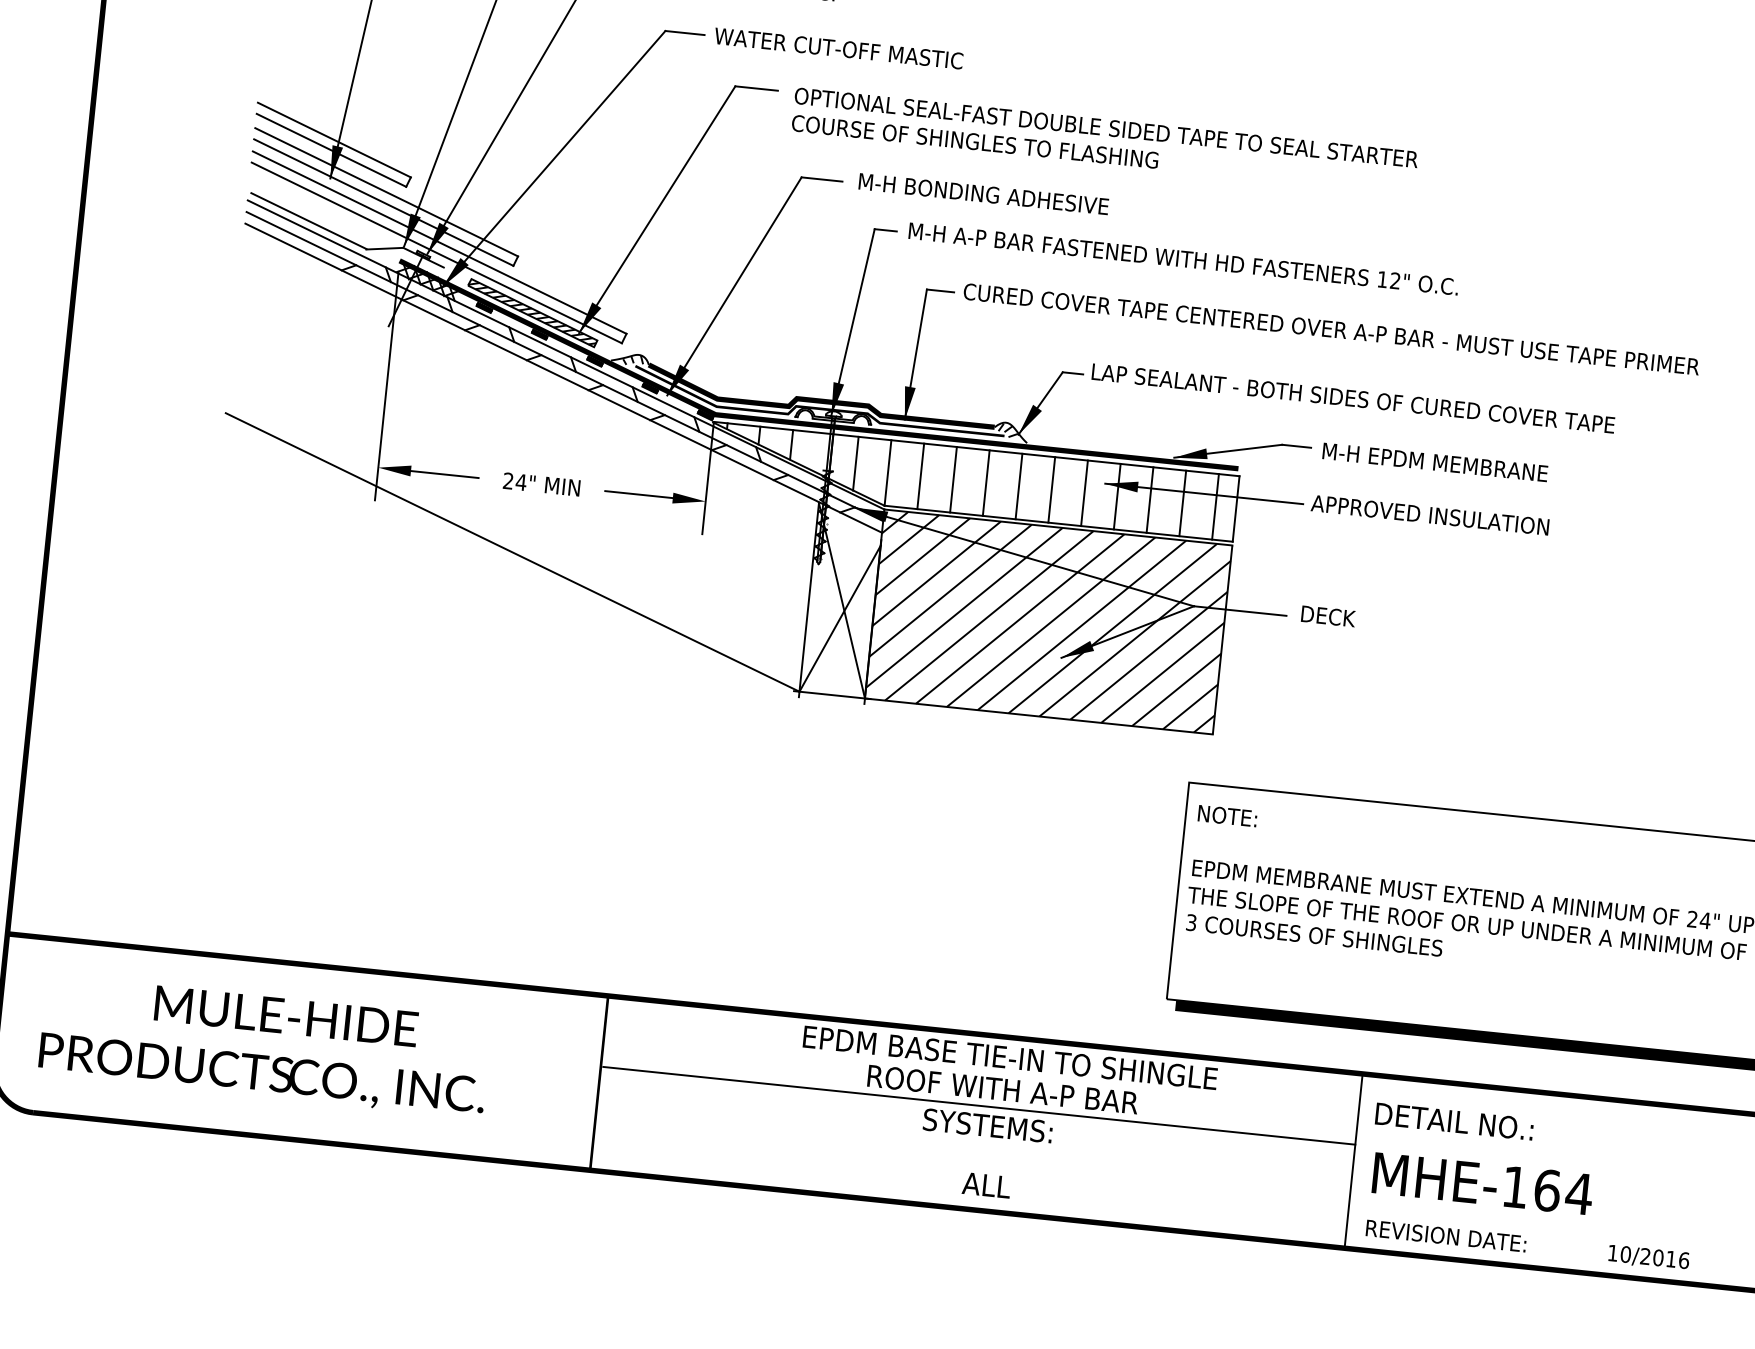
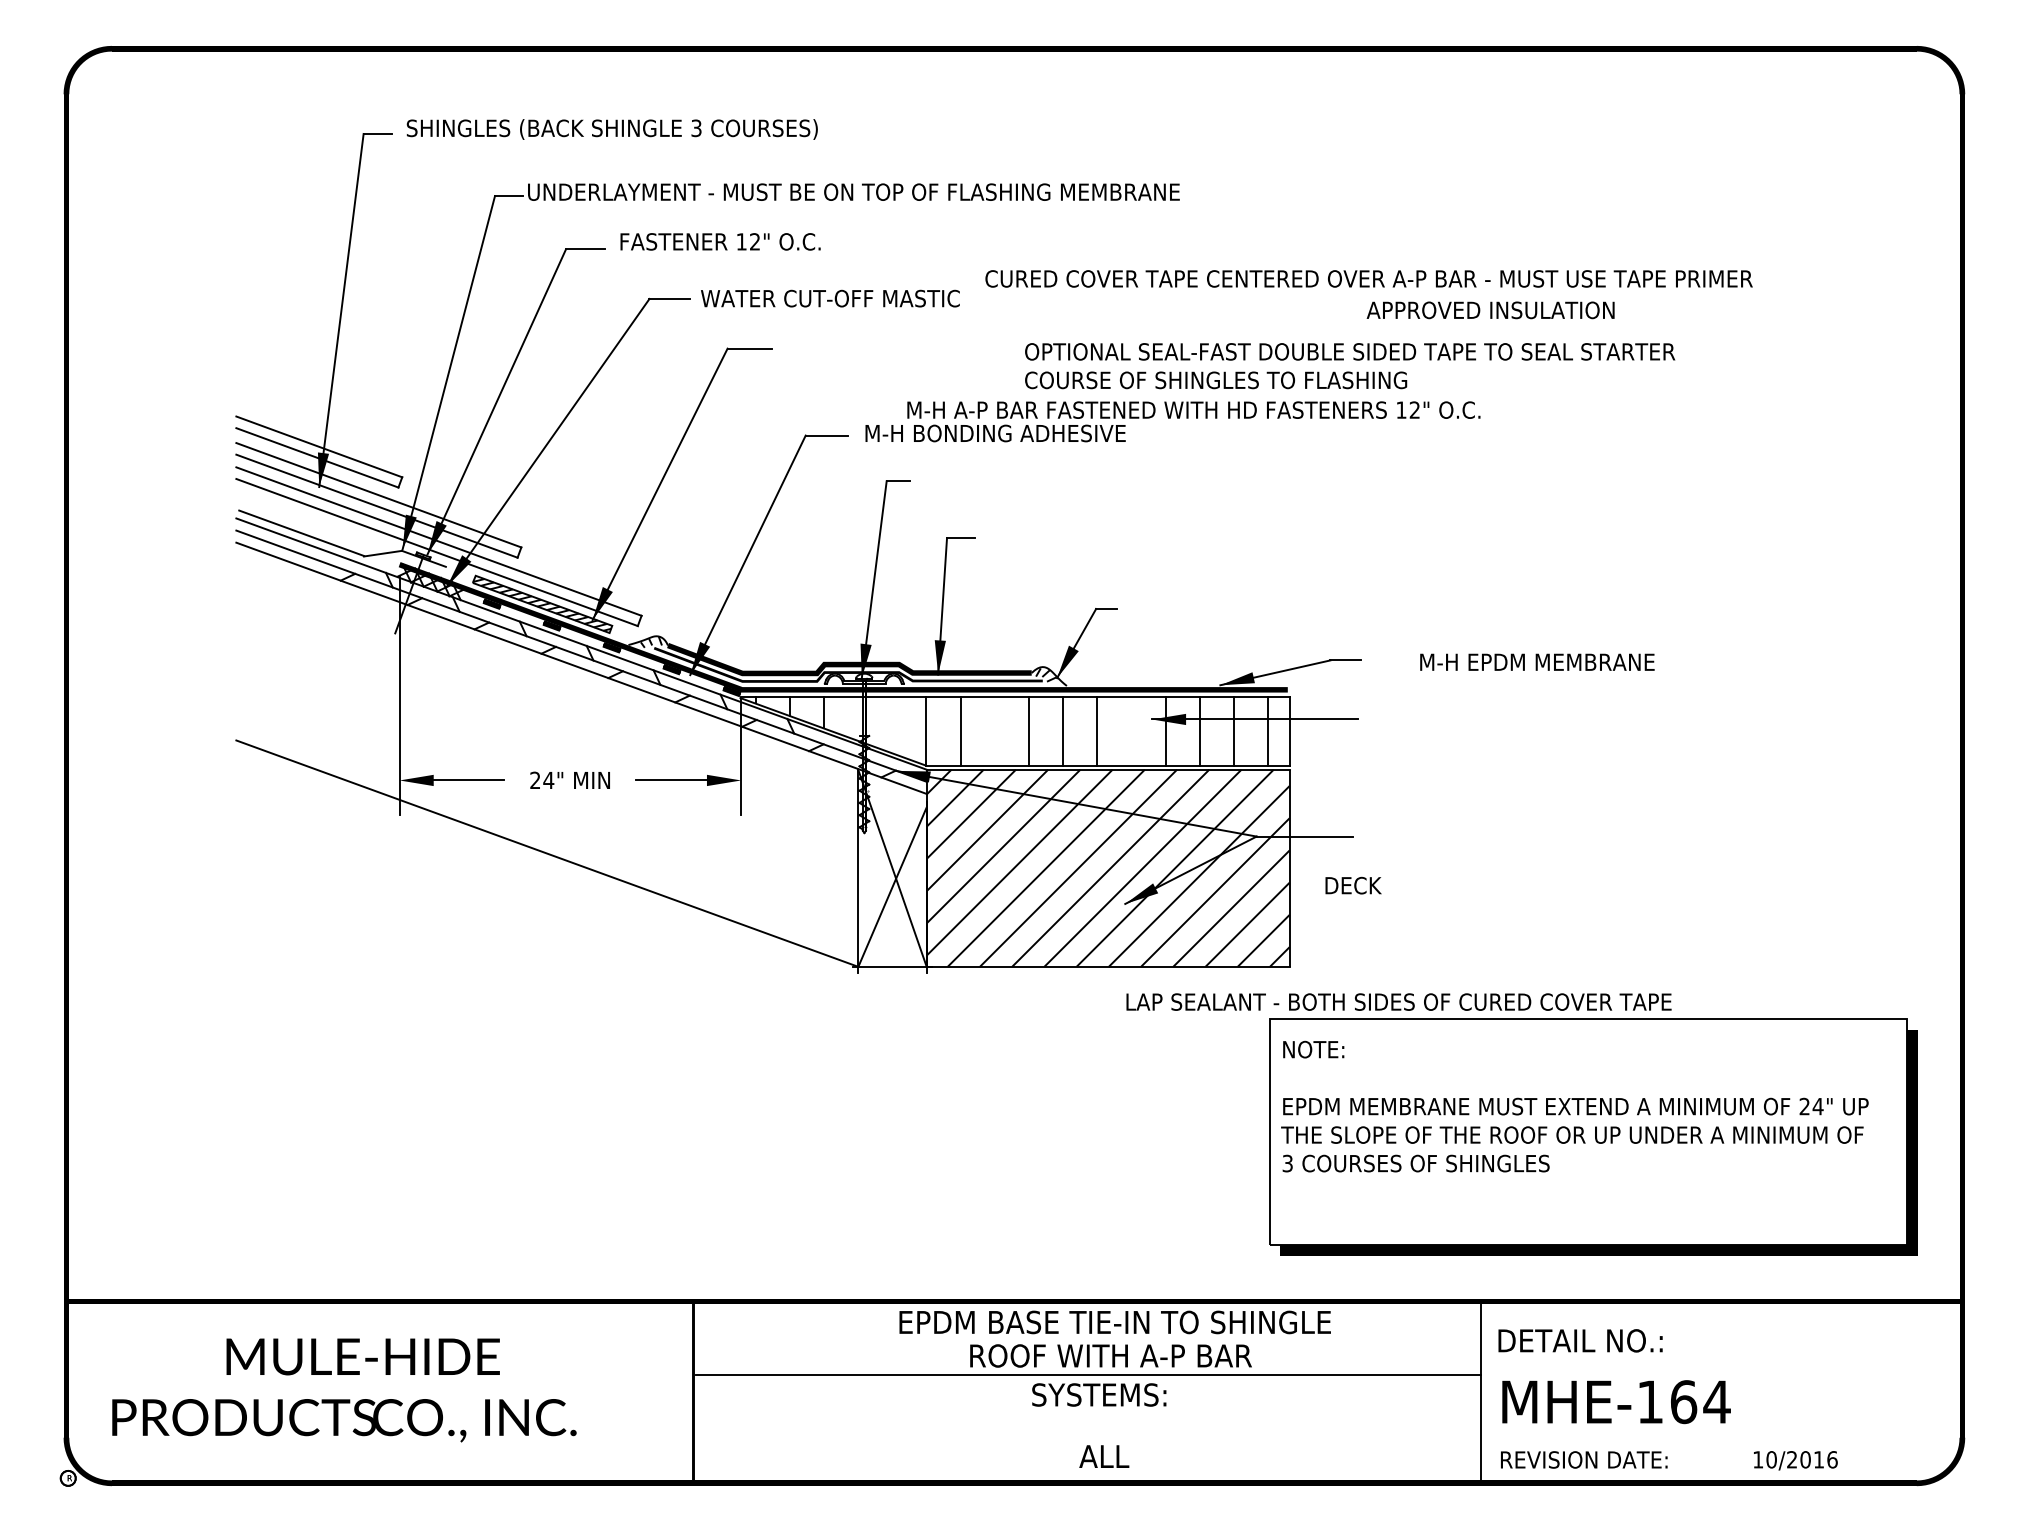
text: (1105, 141) -> (1350, 366), moved
text: (1183, 258) -> (1193, 409), moved
text: (1331, 328) -> (1368, 278), moved
text: (1352, 397) -> (1398, 1001), moved
text: (1435, 461) -> (1537, 661), moved
line: (856, 463) -> (892, 725), removed
line: (953, 479) -> (994, 731), removed
line: (1084, 493) -> (1131, 731), removed
text: (1429, 515) -> (1490, 310), moved
text: (1328, 616) -> (1353, 885), moved

